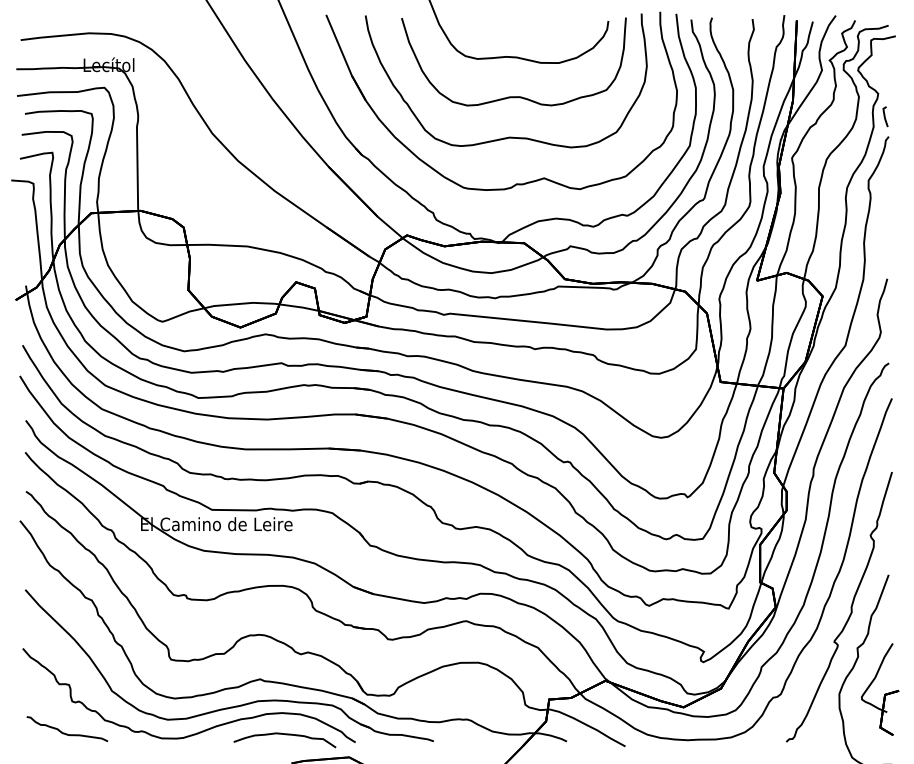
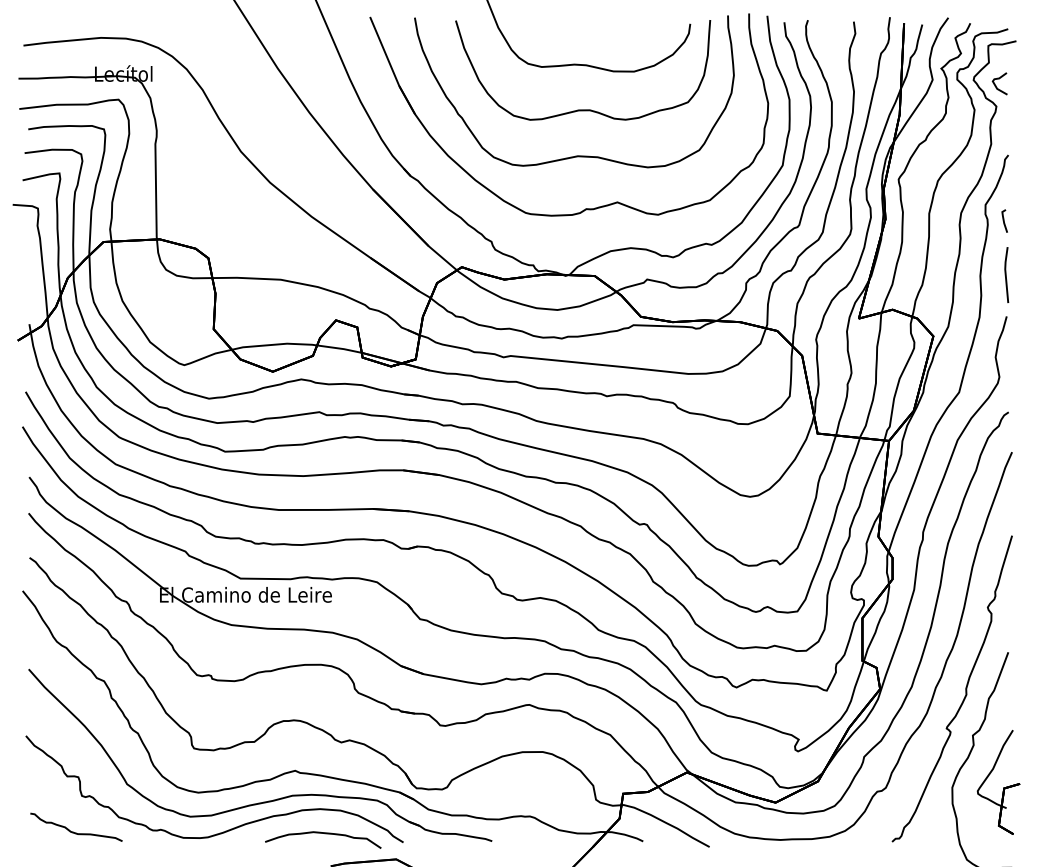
curve: (879, 70) -> (997, 80), added
line: (885, 116) -> (1004, 220), moved
line: (887, 241) -> (1006, 274), added

